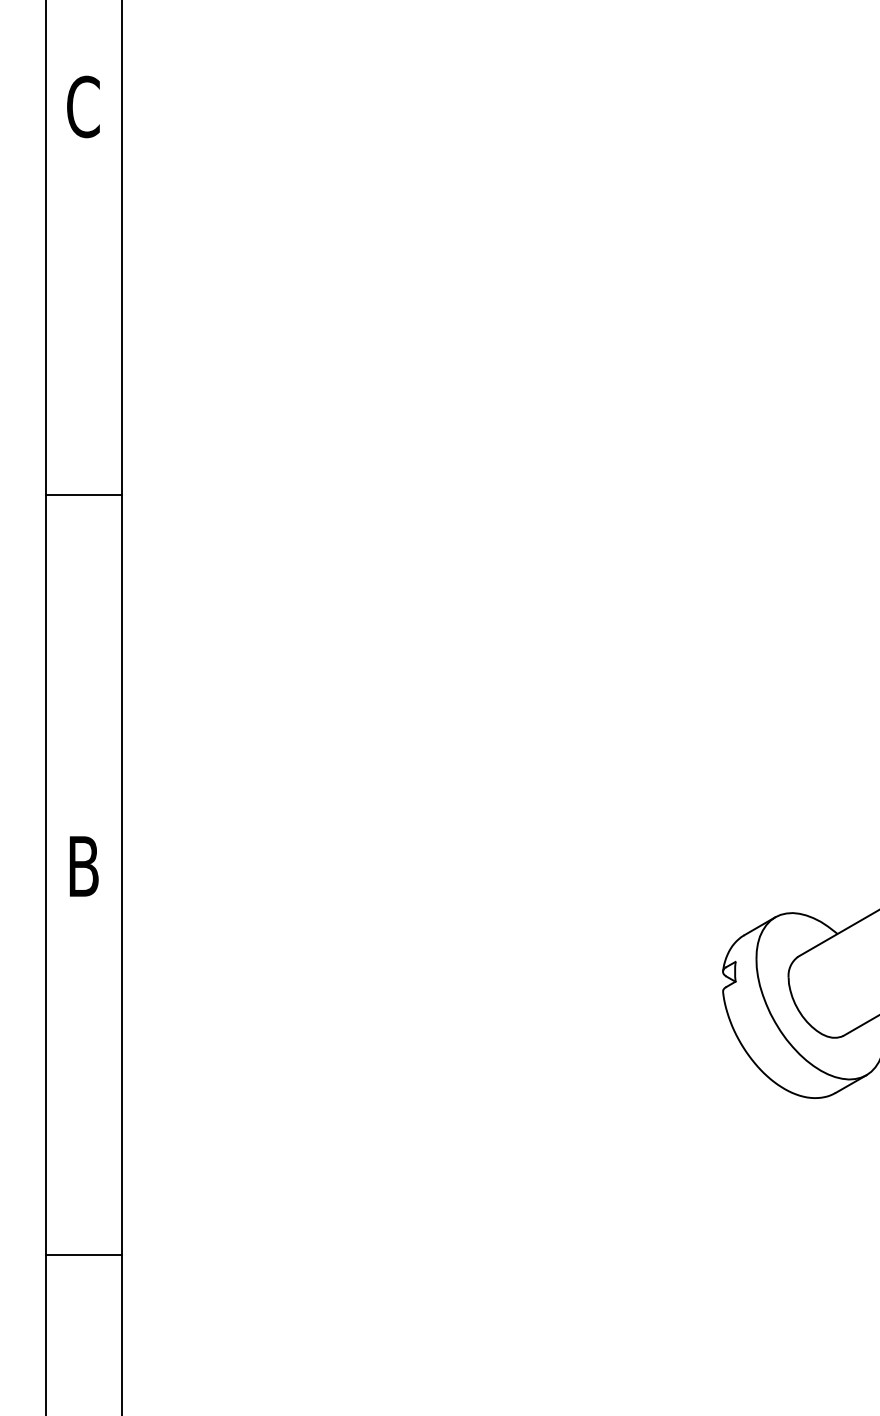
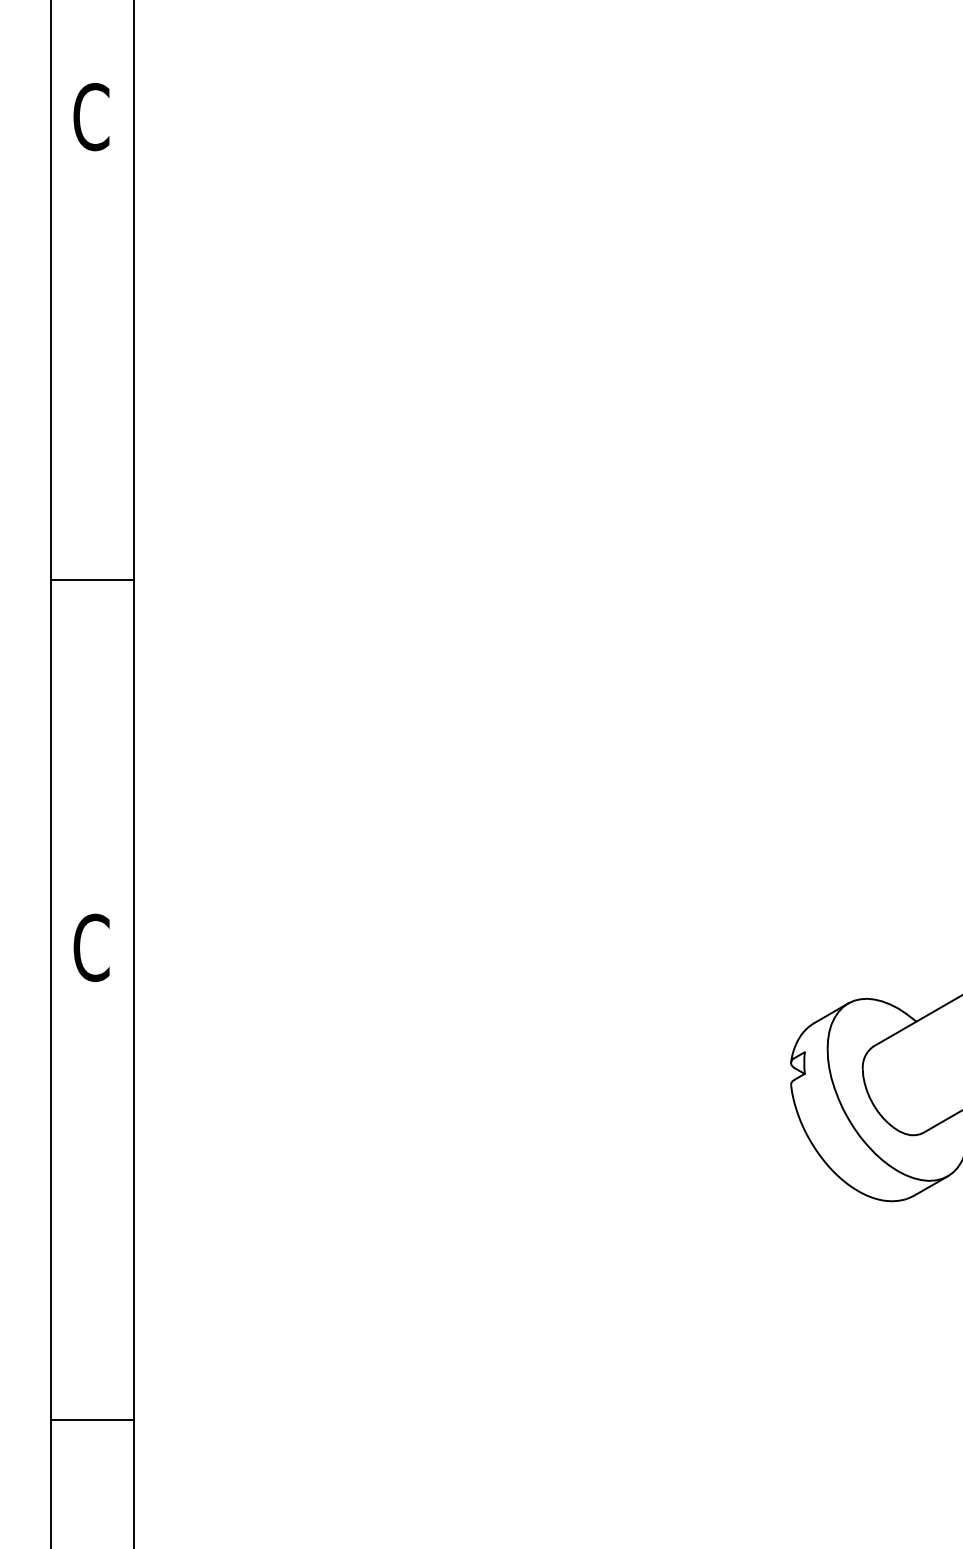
line: (83, 495) -> (91, 580), moved
text: (83, 866) -> (91, 947), B -> C
line: (83, 1254) -> (91, 1419), moved

